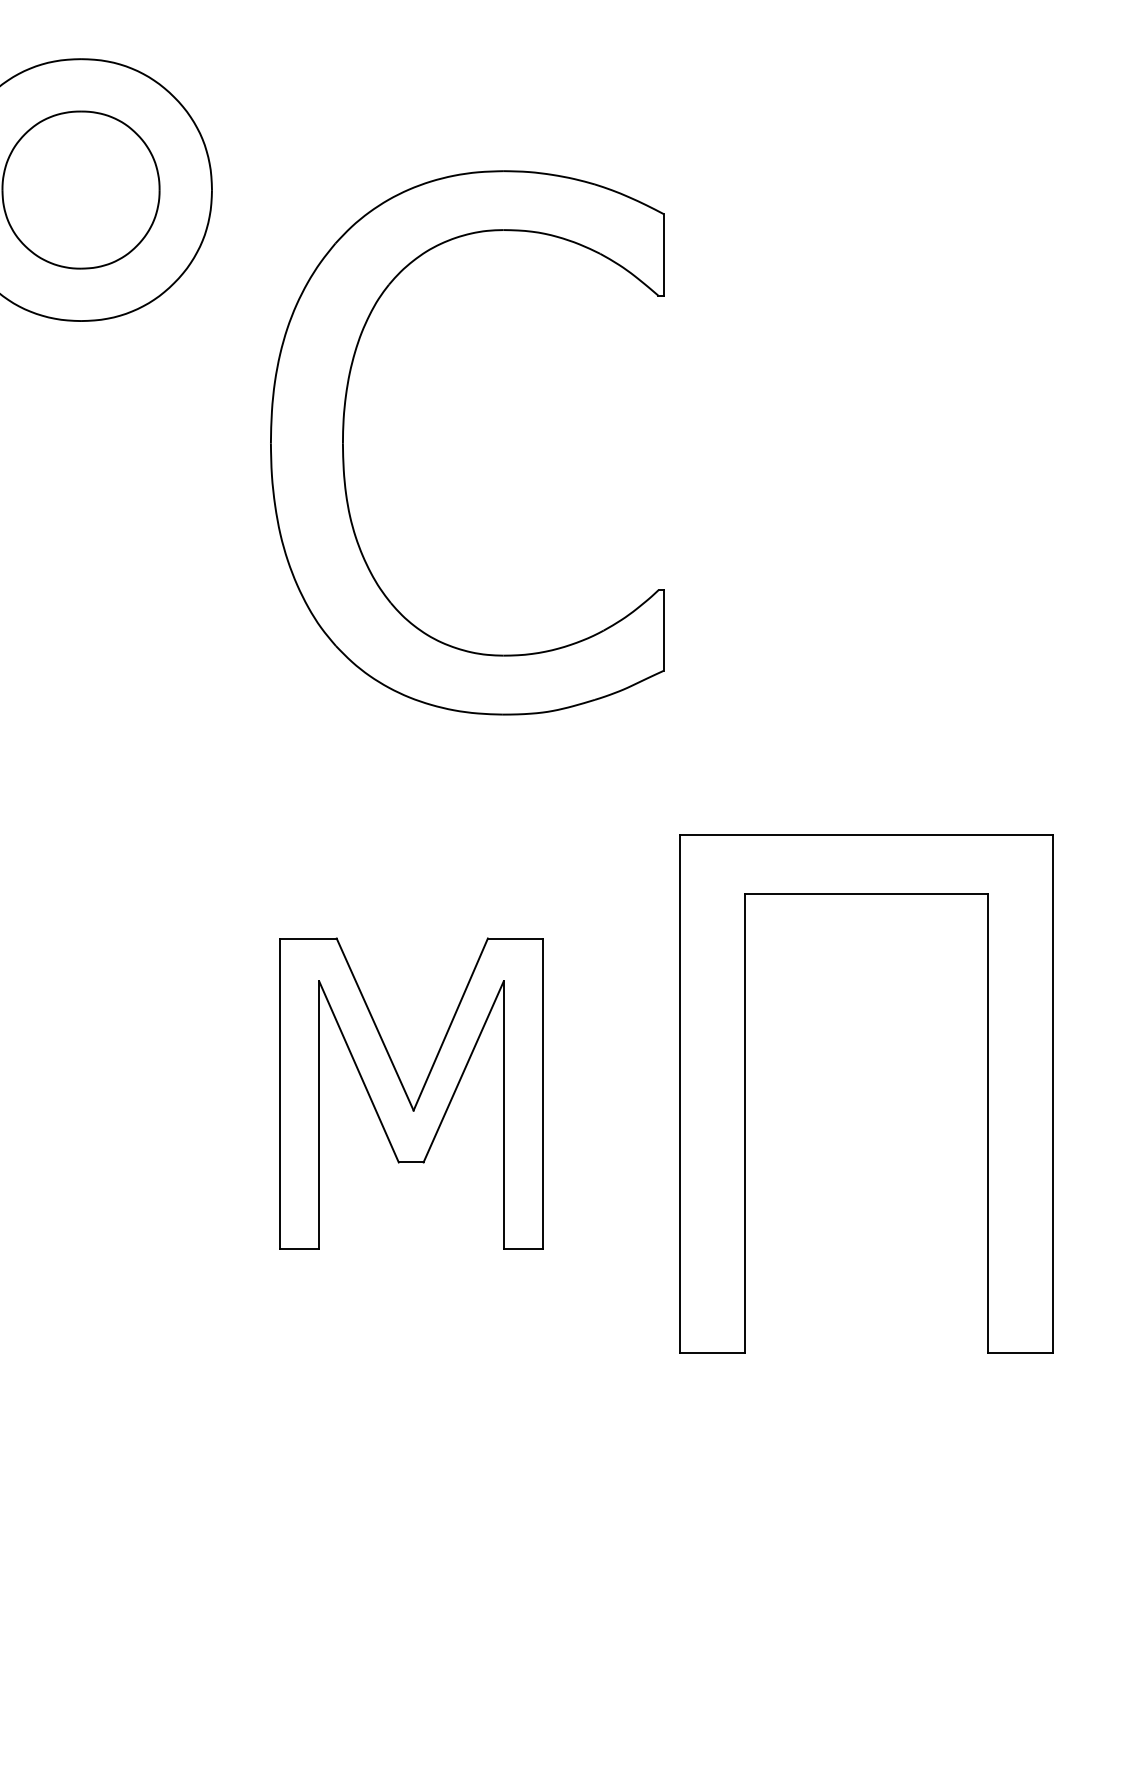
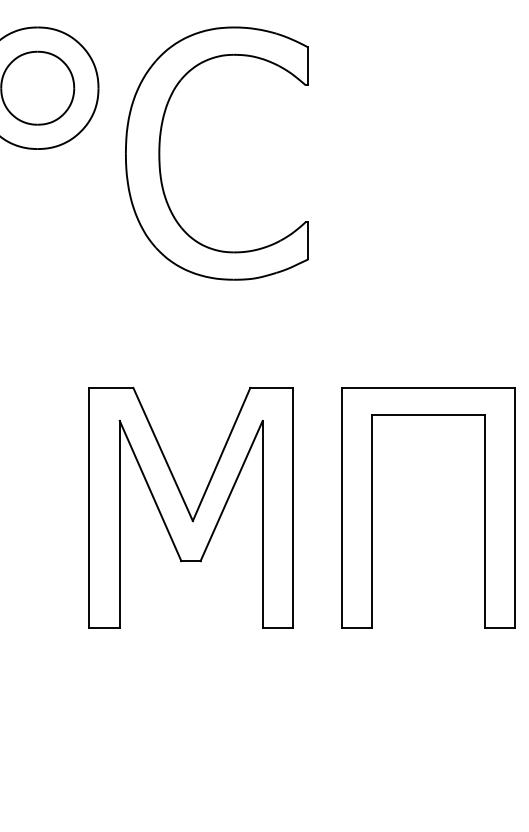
part: (345, 442) -> (160, 153), moved
part: (410, 1093) -> (190, 507), size x1.67
part: (746, 1093) -> (372, 507), moved

